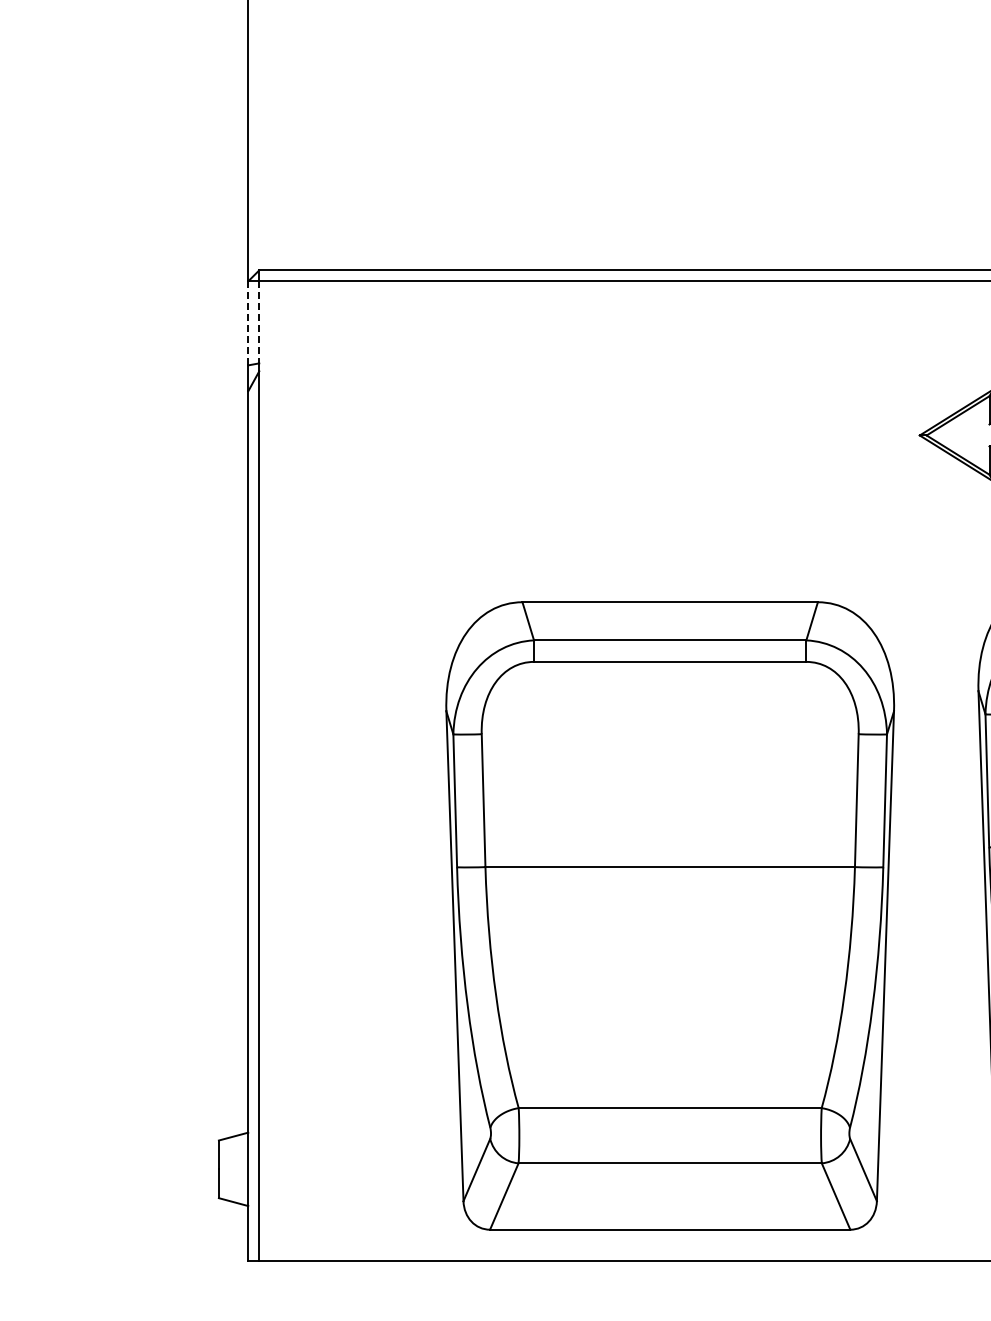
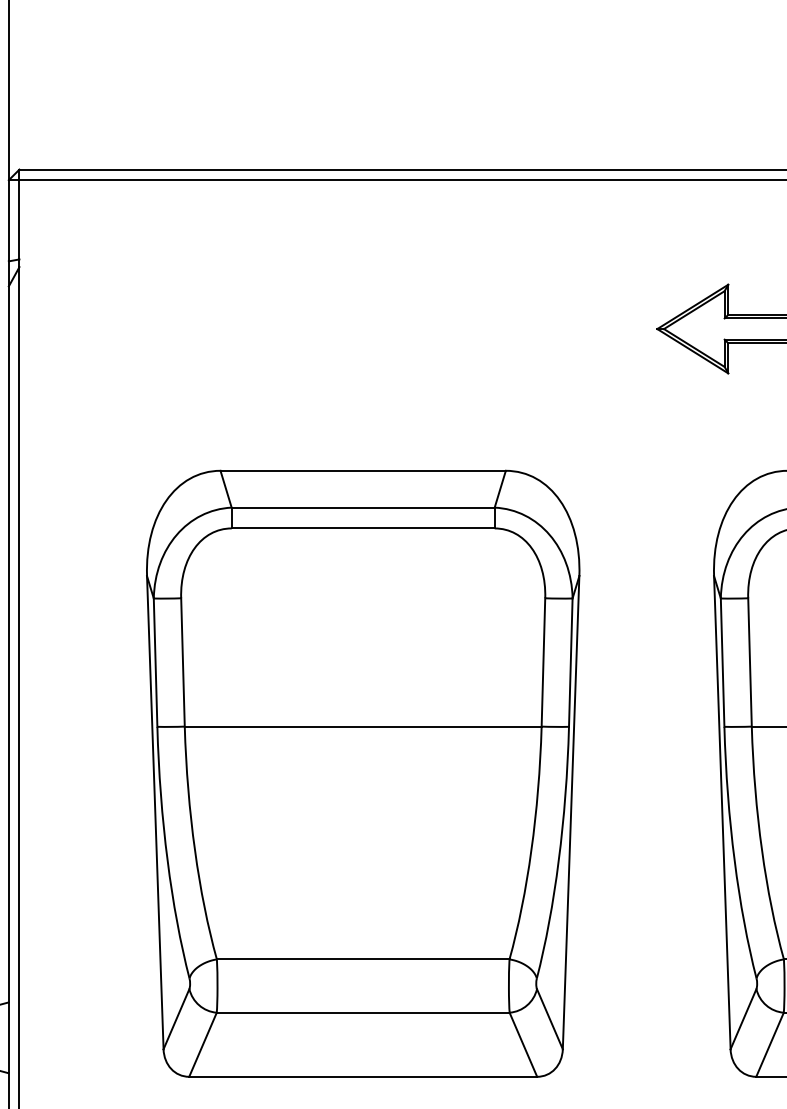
line: (248, 322) -> (9, 219), dashed -> solid
line: (259, 322) -> (19, 219), dashed -> solid
part: (670, 915) -> (363, 773), moved

